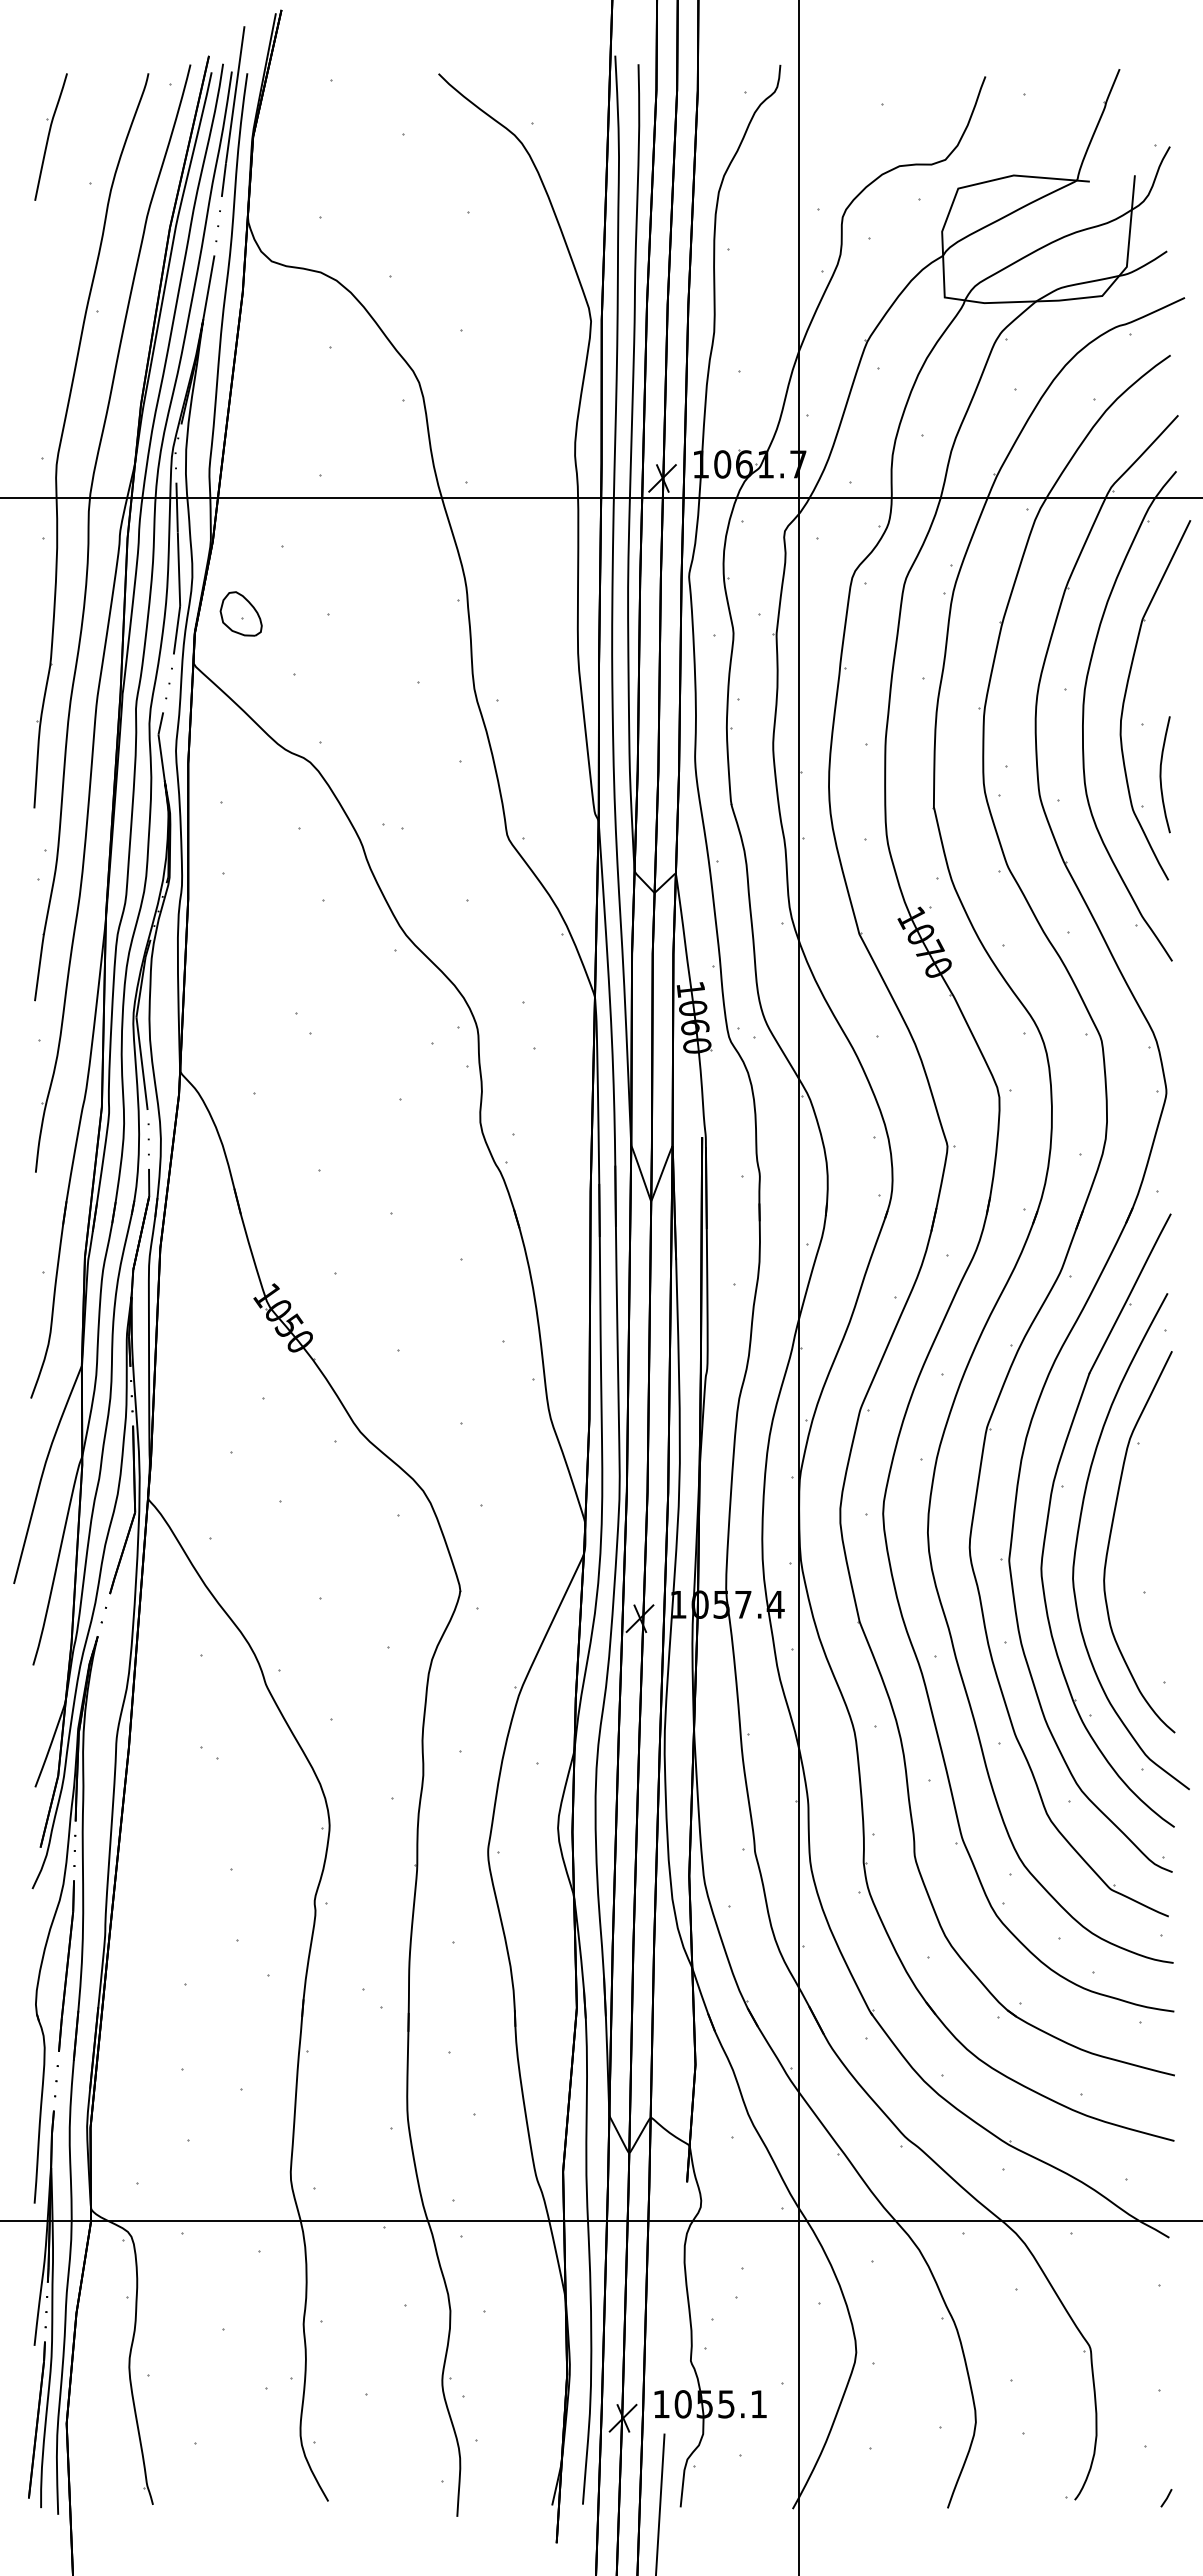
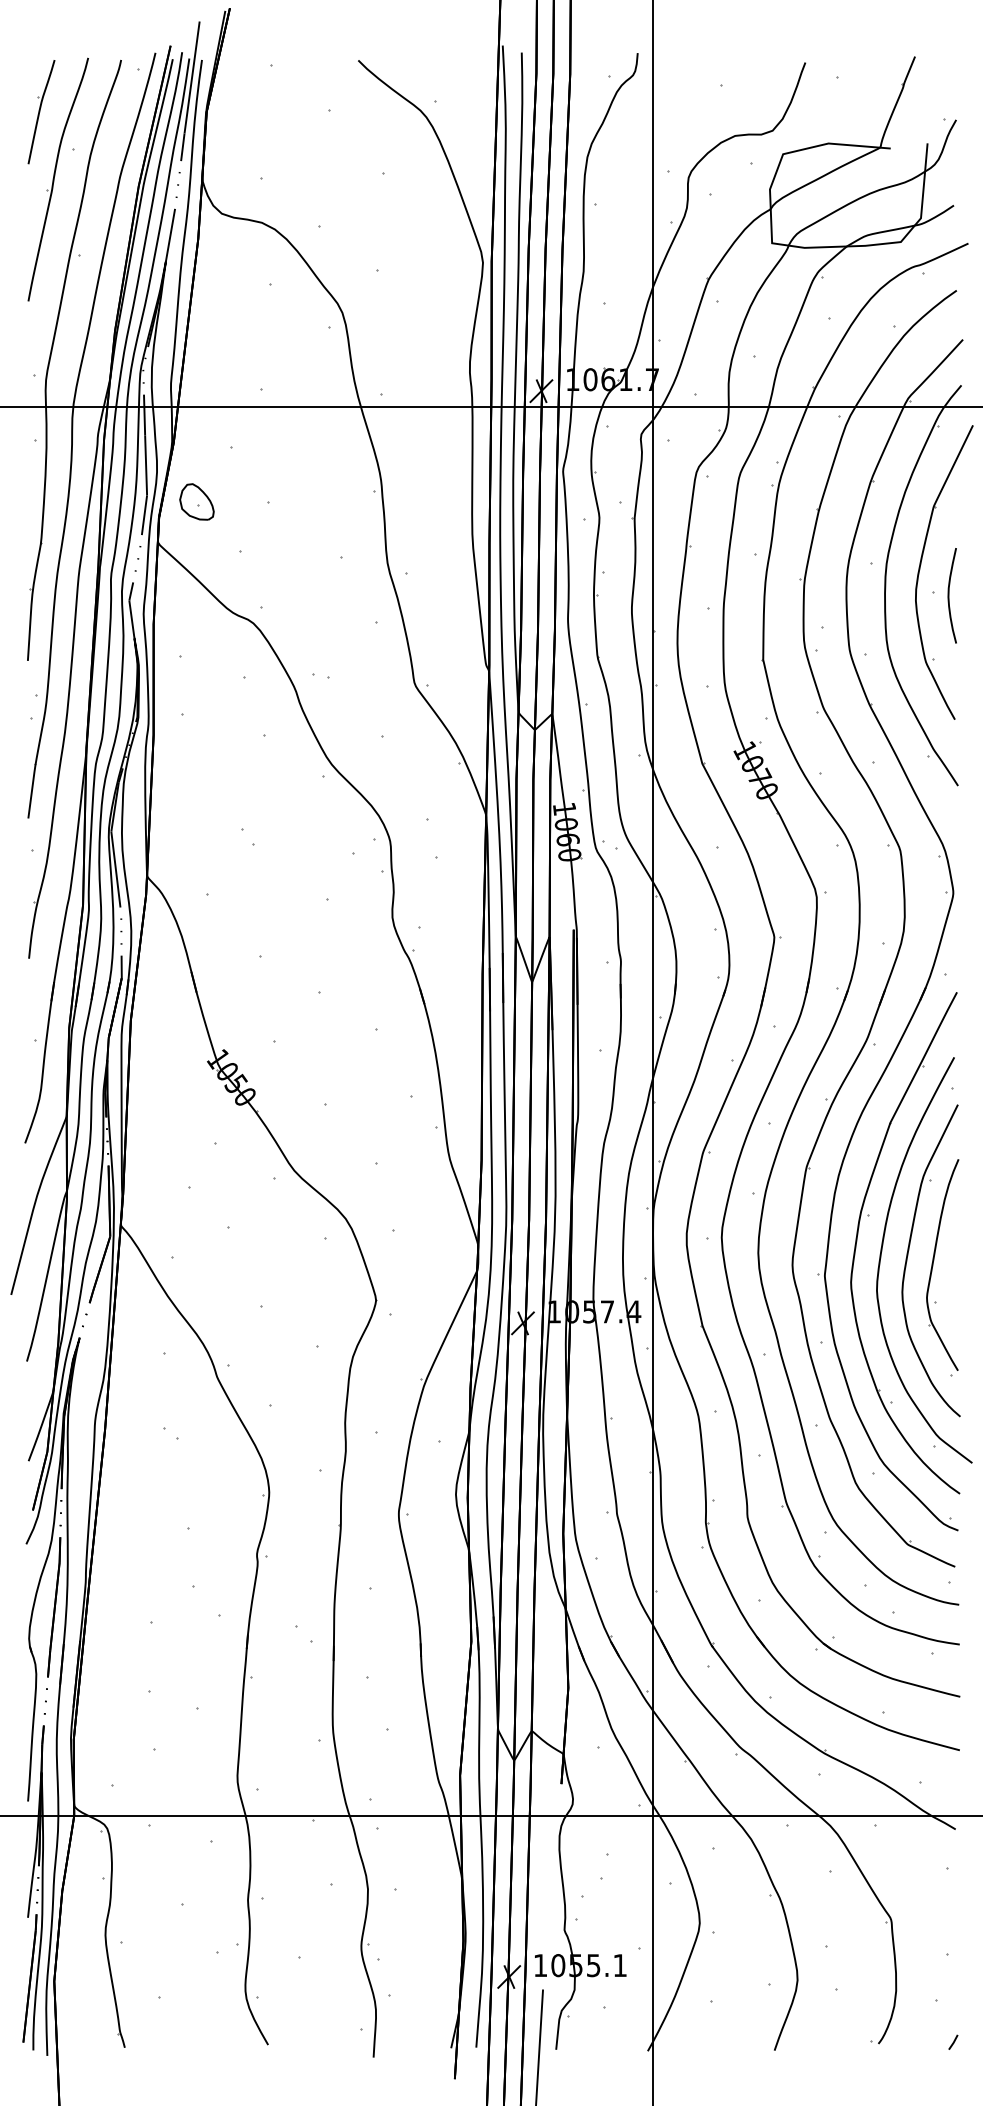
part: (71, 219) -> (58, 179), added
curve: (1161, 774) -> (949, 595), moved
part: (1142, 1545) -> (933, 1263), added

